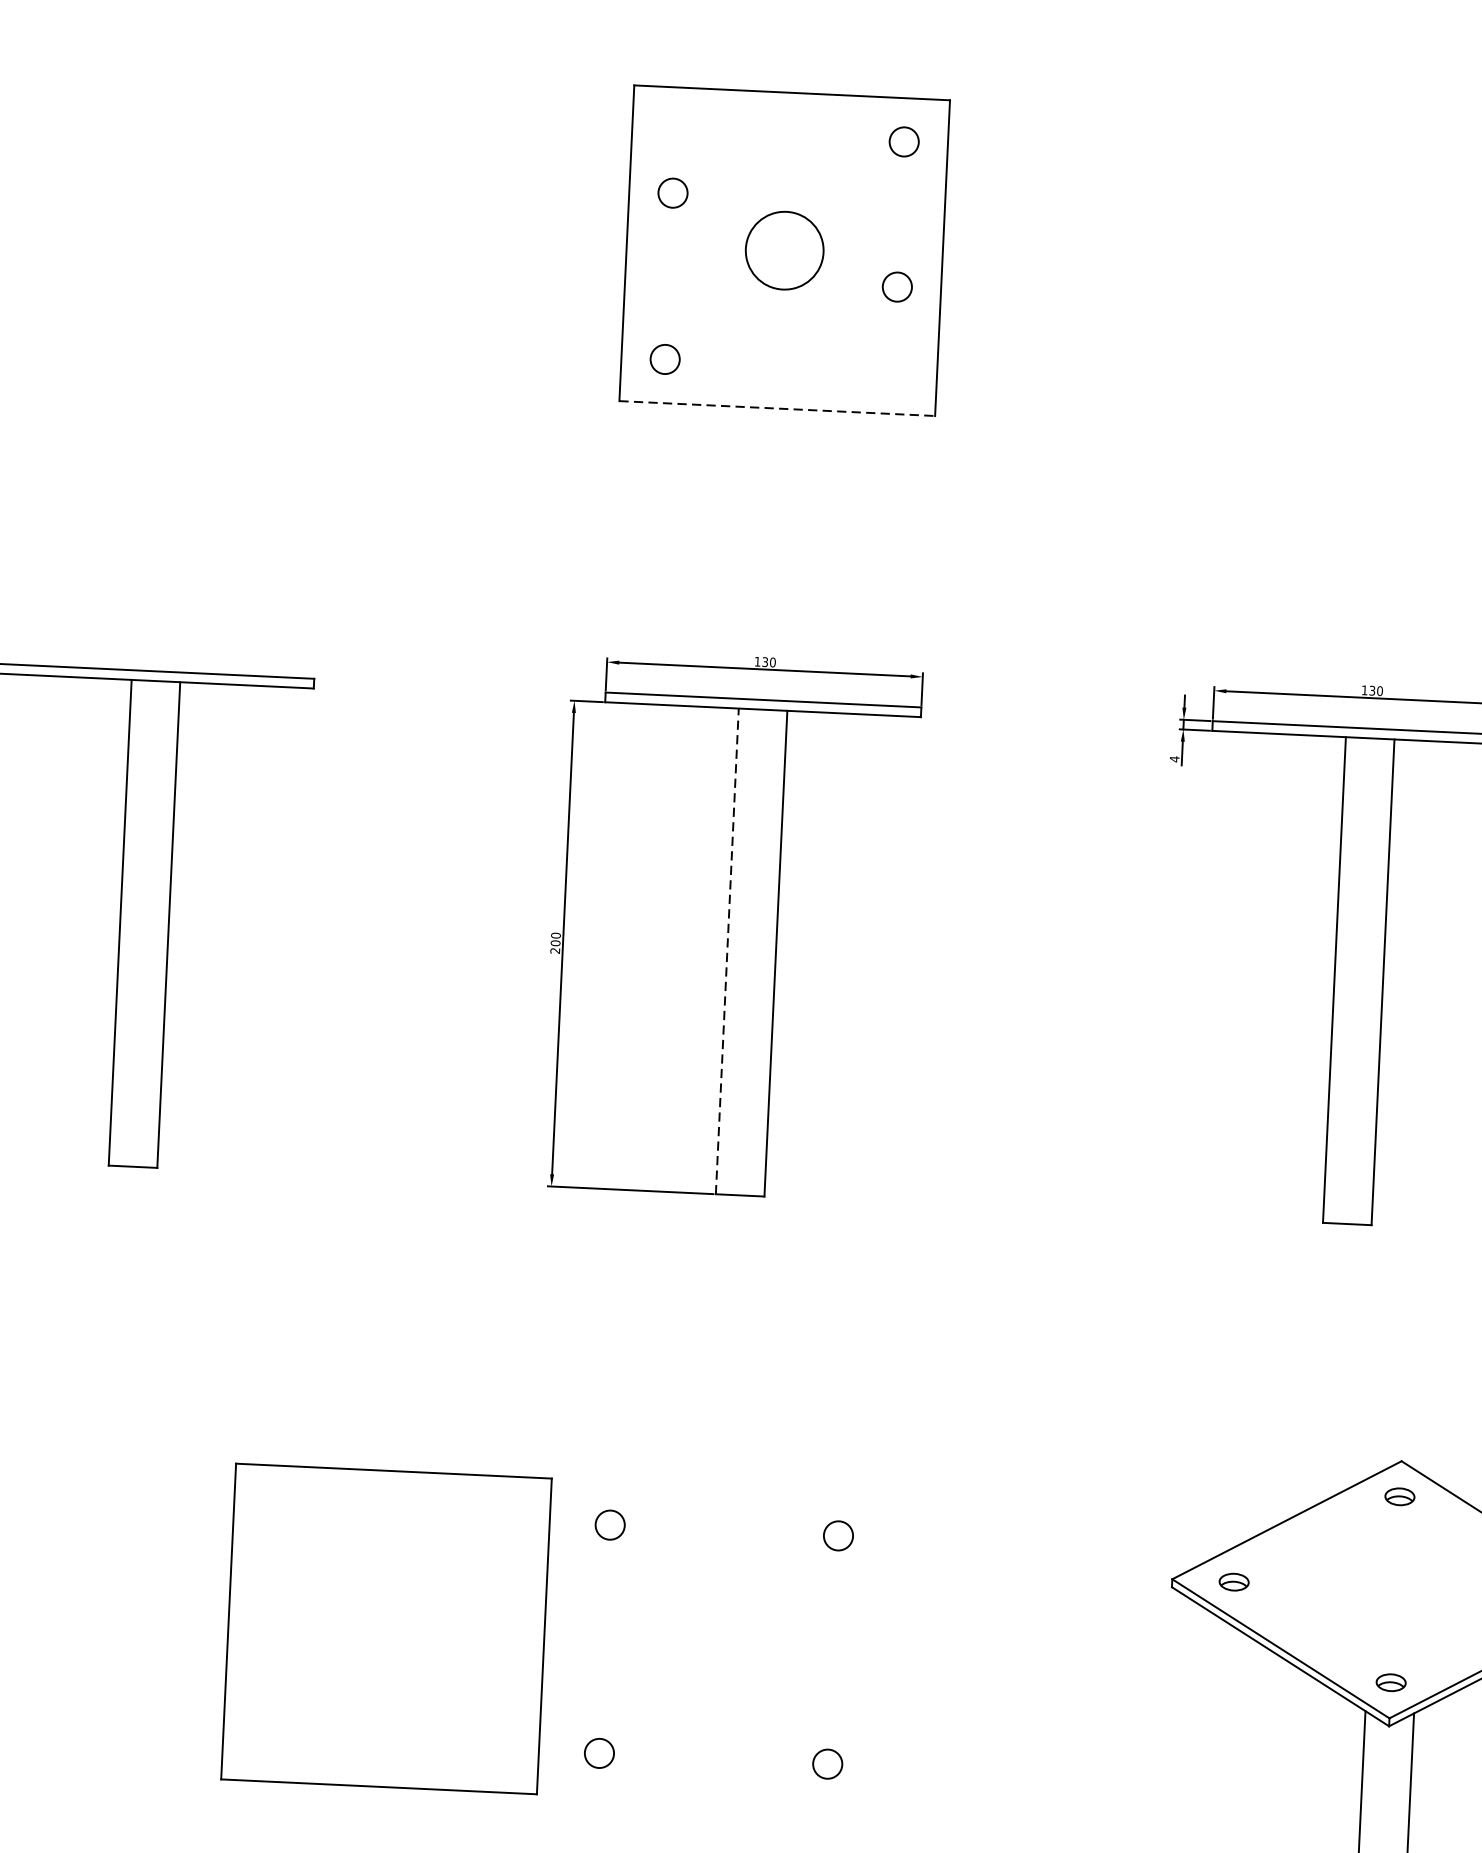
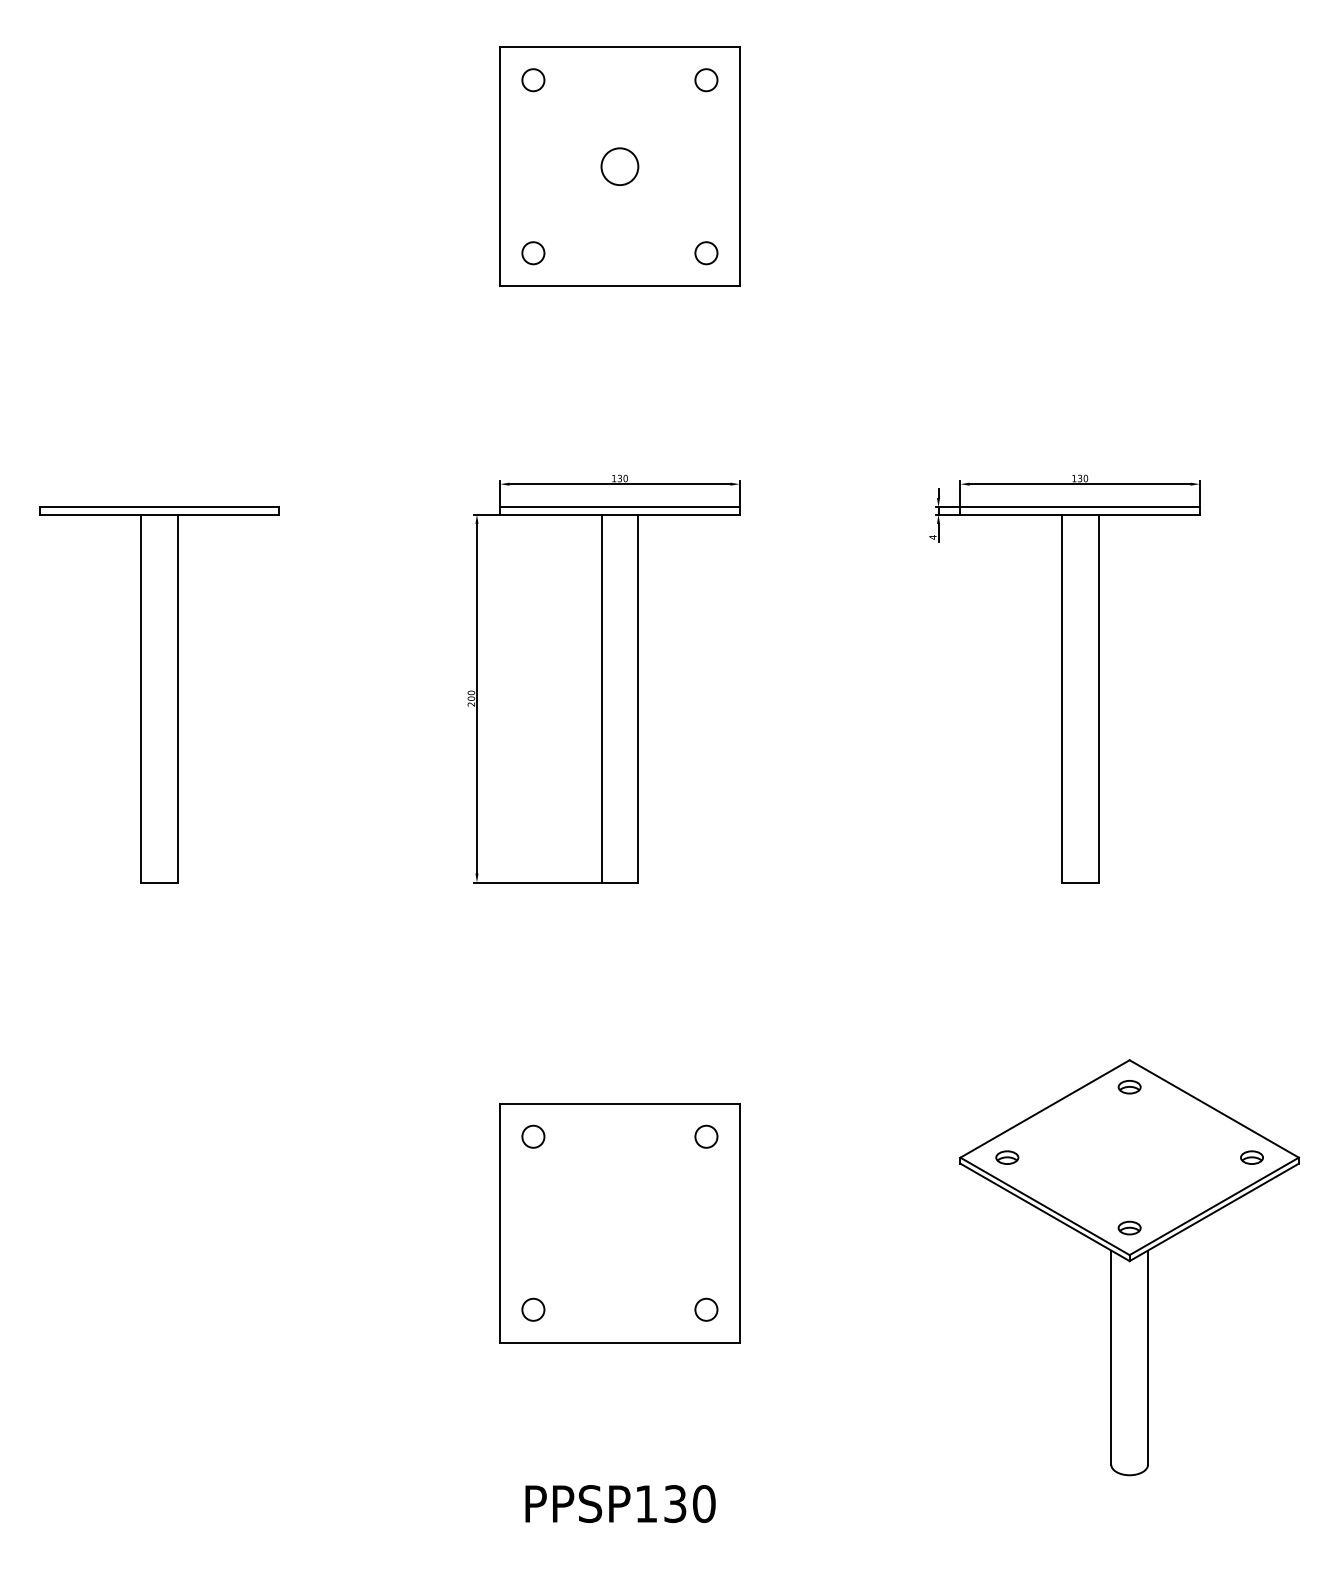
circle: (673, 193) -> (533, 80), moved
circle: (784, 250) -> (619, 166), size x0.62
circle: (897, 287) -> (706, 253), moved
line: (776, 408) -> (619, 286), dashed -> solid
line: (727, 951) -> (601, 698), dashed -> solid
part: (385, 1629) -> (619, 1223), moved

